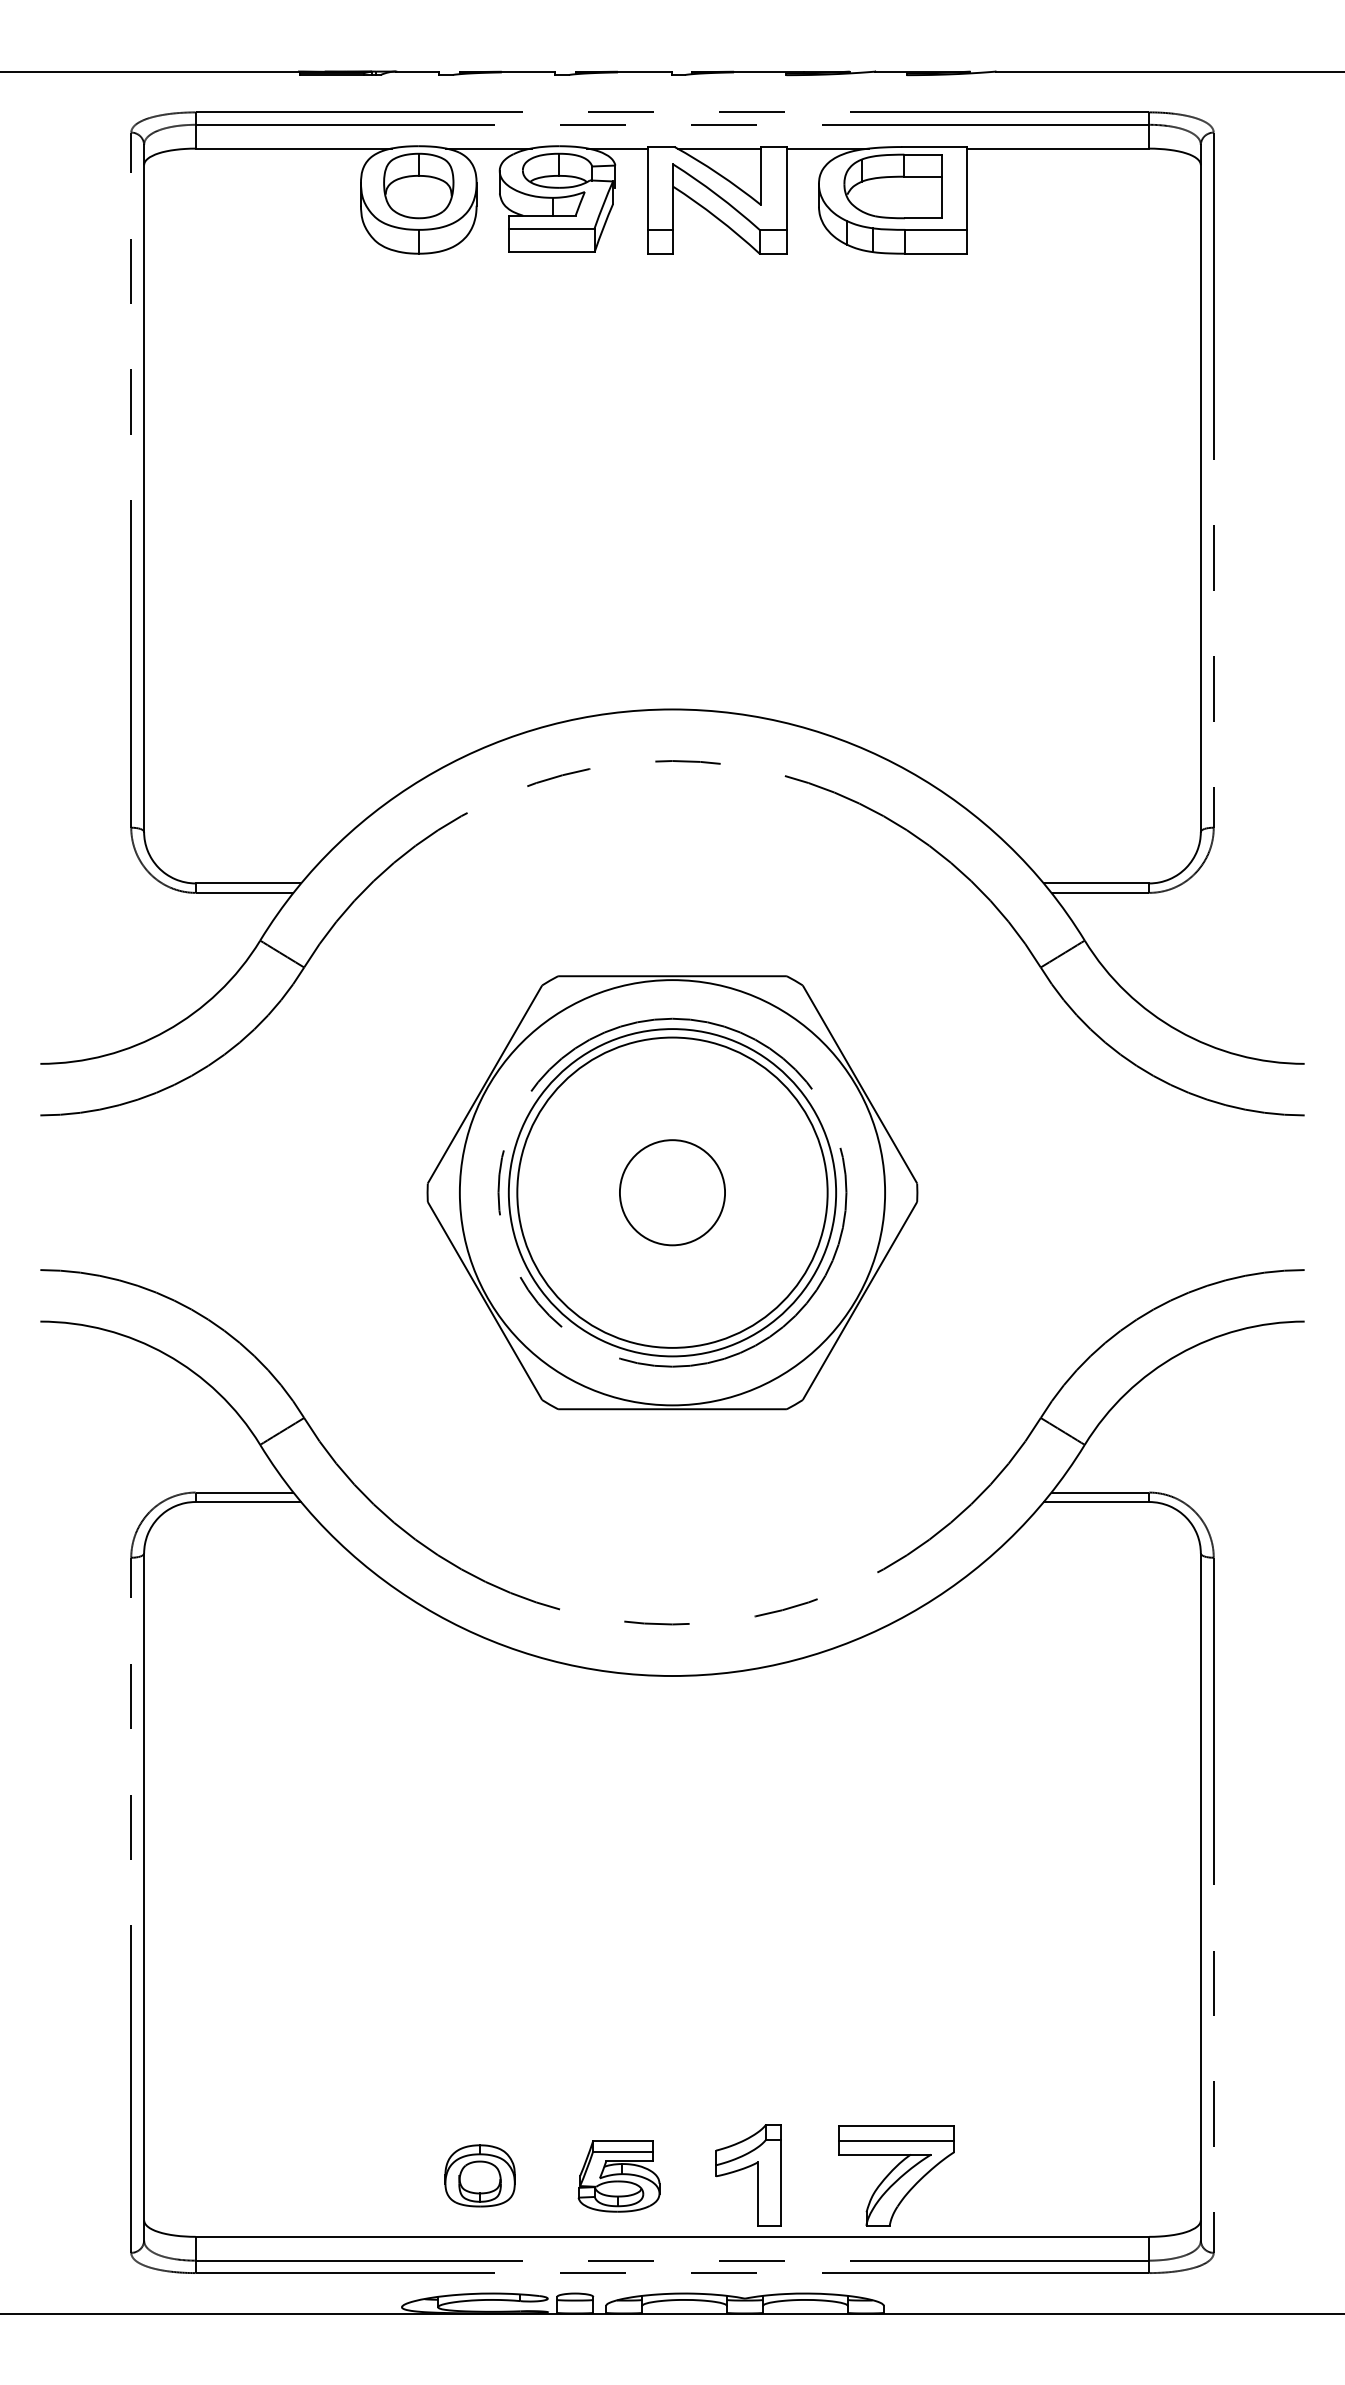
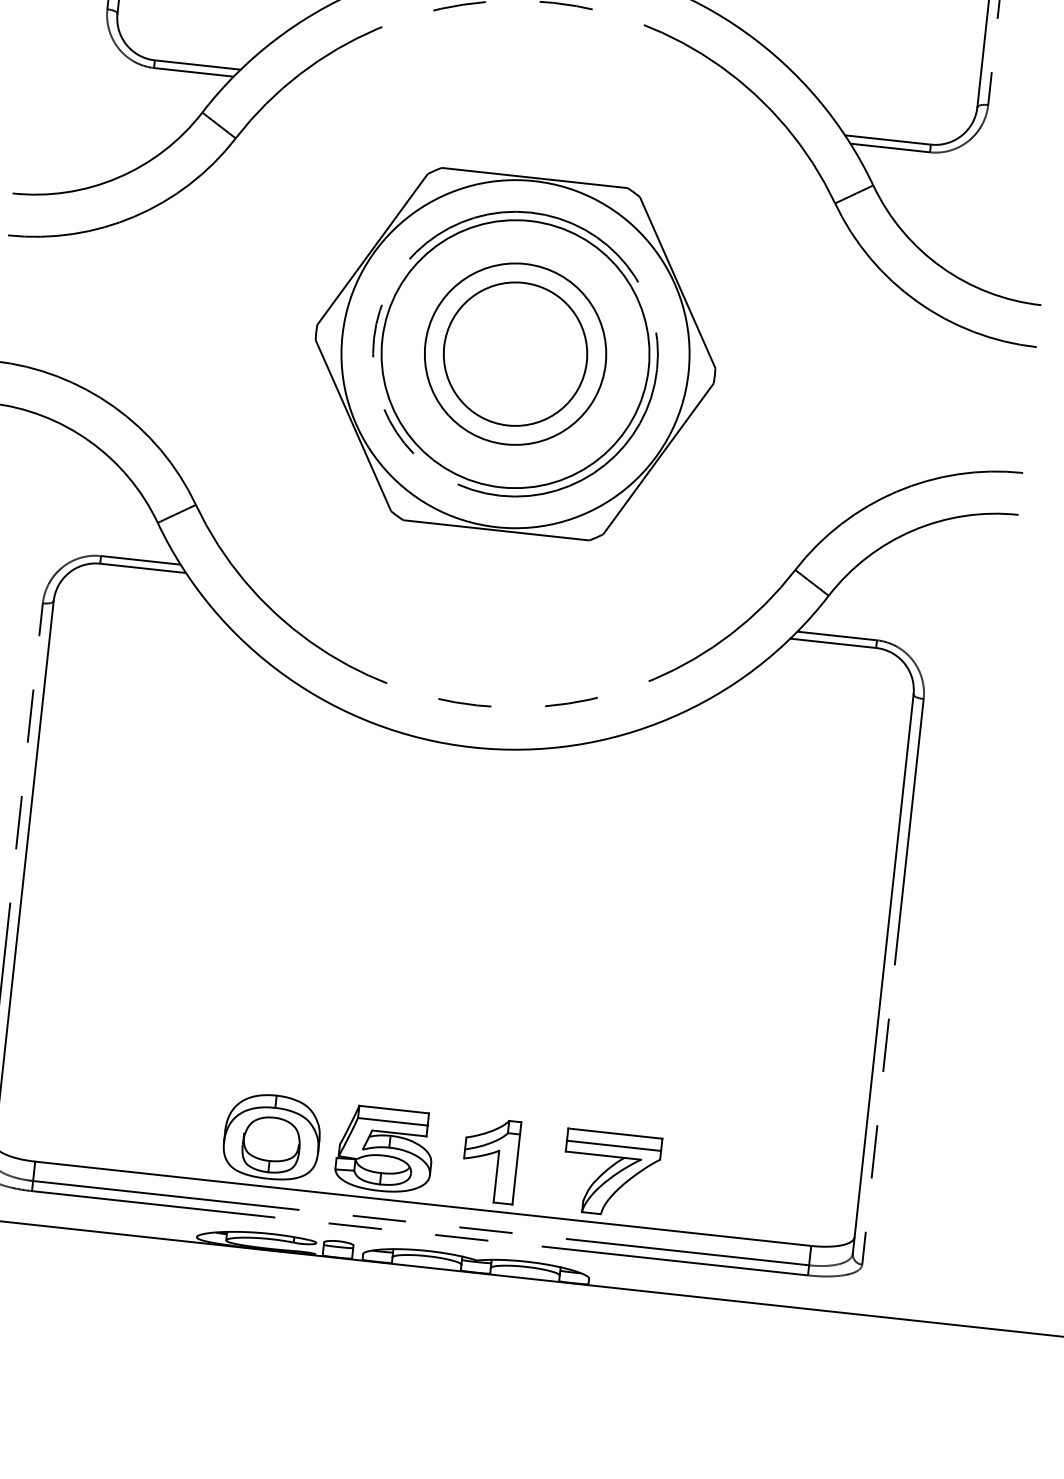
circle: (672, 1192) -> (515, 353), size x0.71
circle: (672, 1192) -> (515, 353), size x1.67
part: (479, 2175) -> (271, 1136), size x1.67
part: (618, 2176) -> (384, 1149), size x1.43

